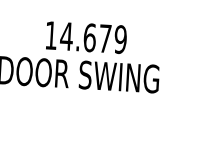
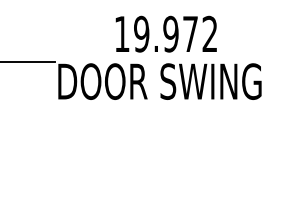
text: (93, 37) -> (175, 33), 14.679 -> 19.972

